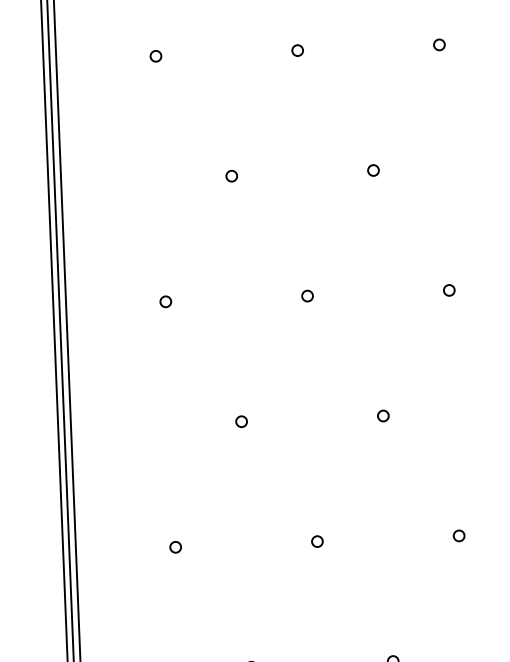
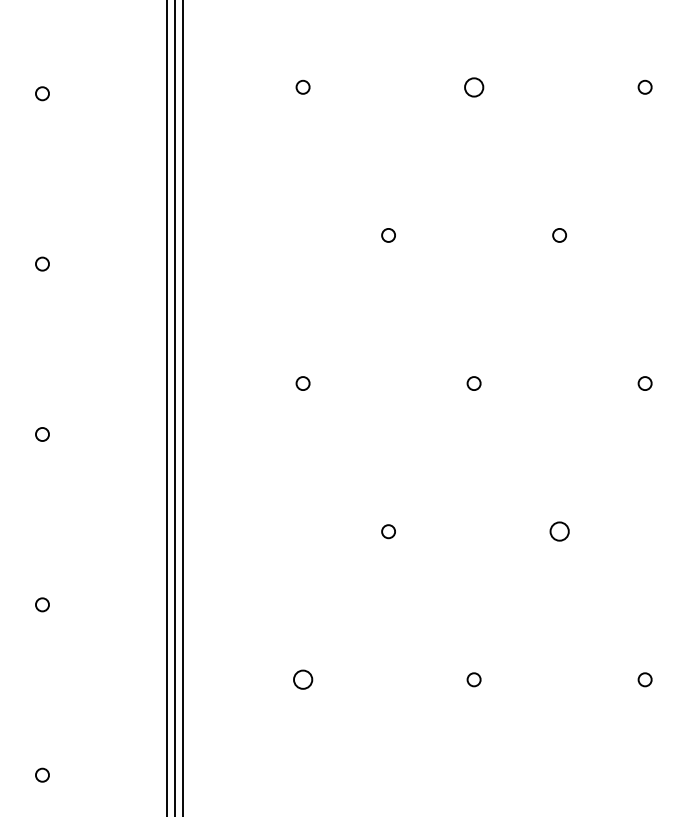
circle: (297, 49) -> (473, 86), size x1.4
circle: (383, 415) -> (559, 531), size x1.4
circle: (175, 547) -> (302, 679), size x1.4

